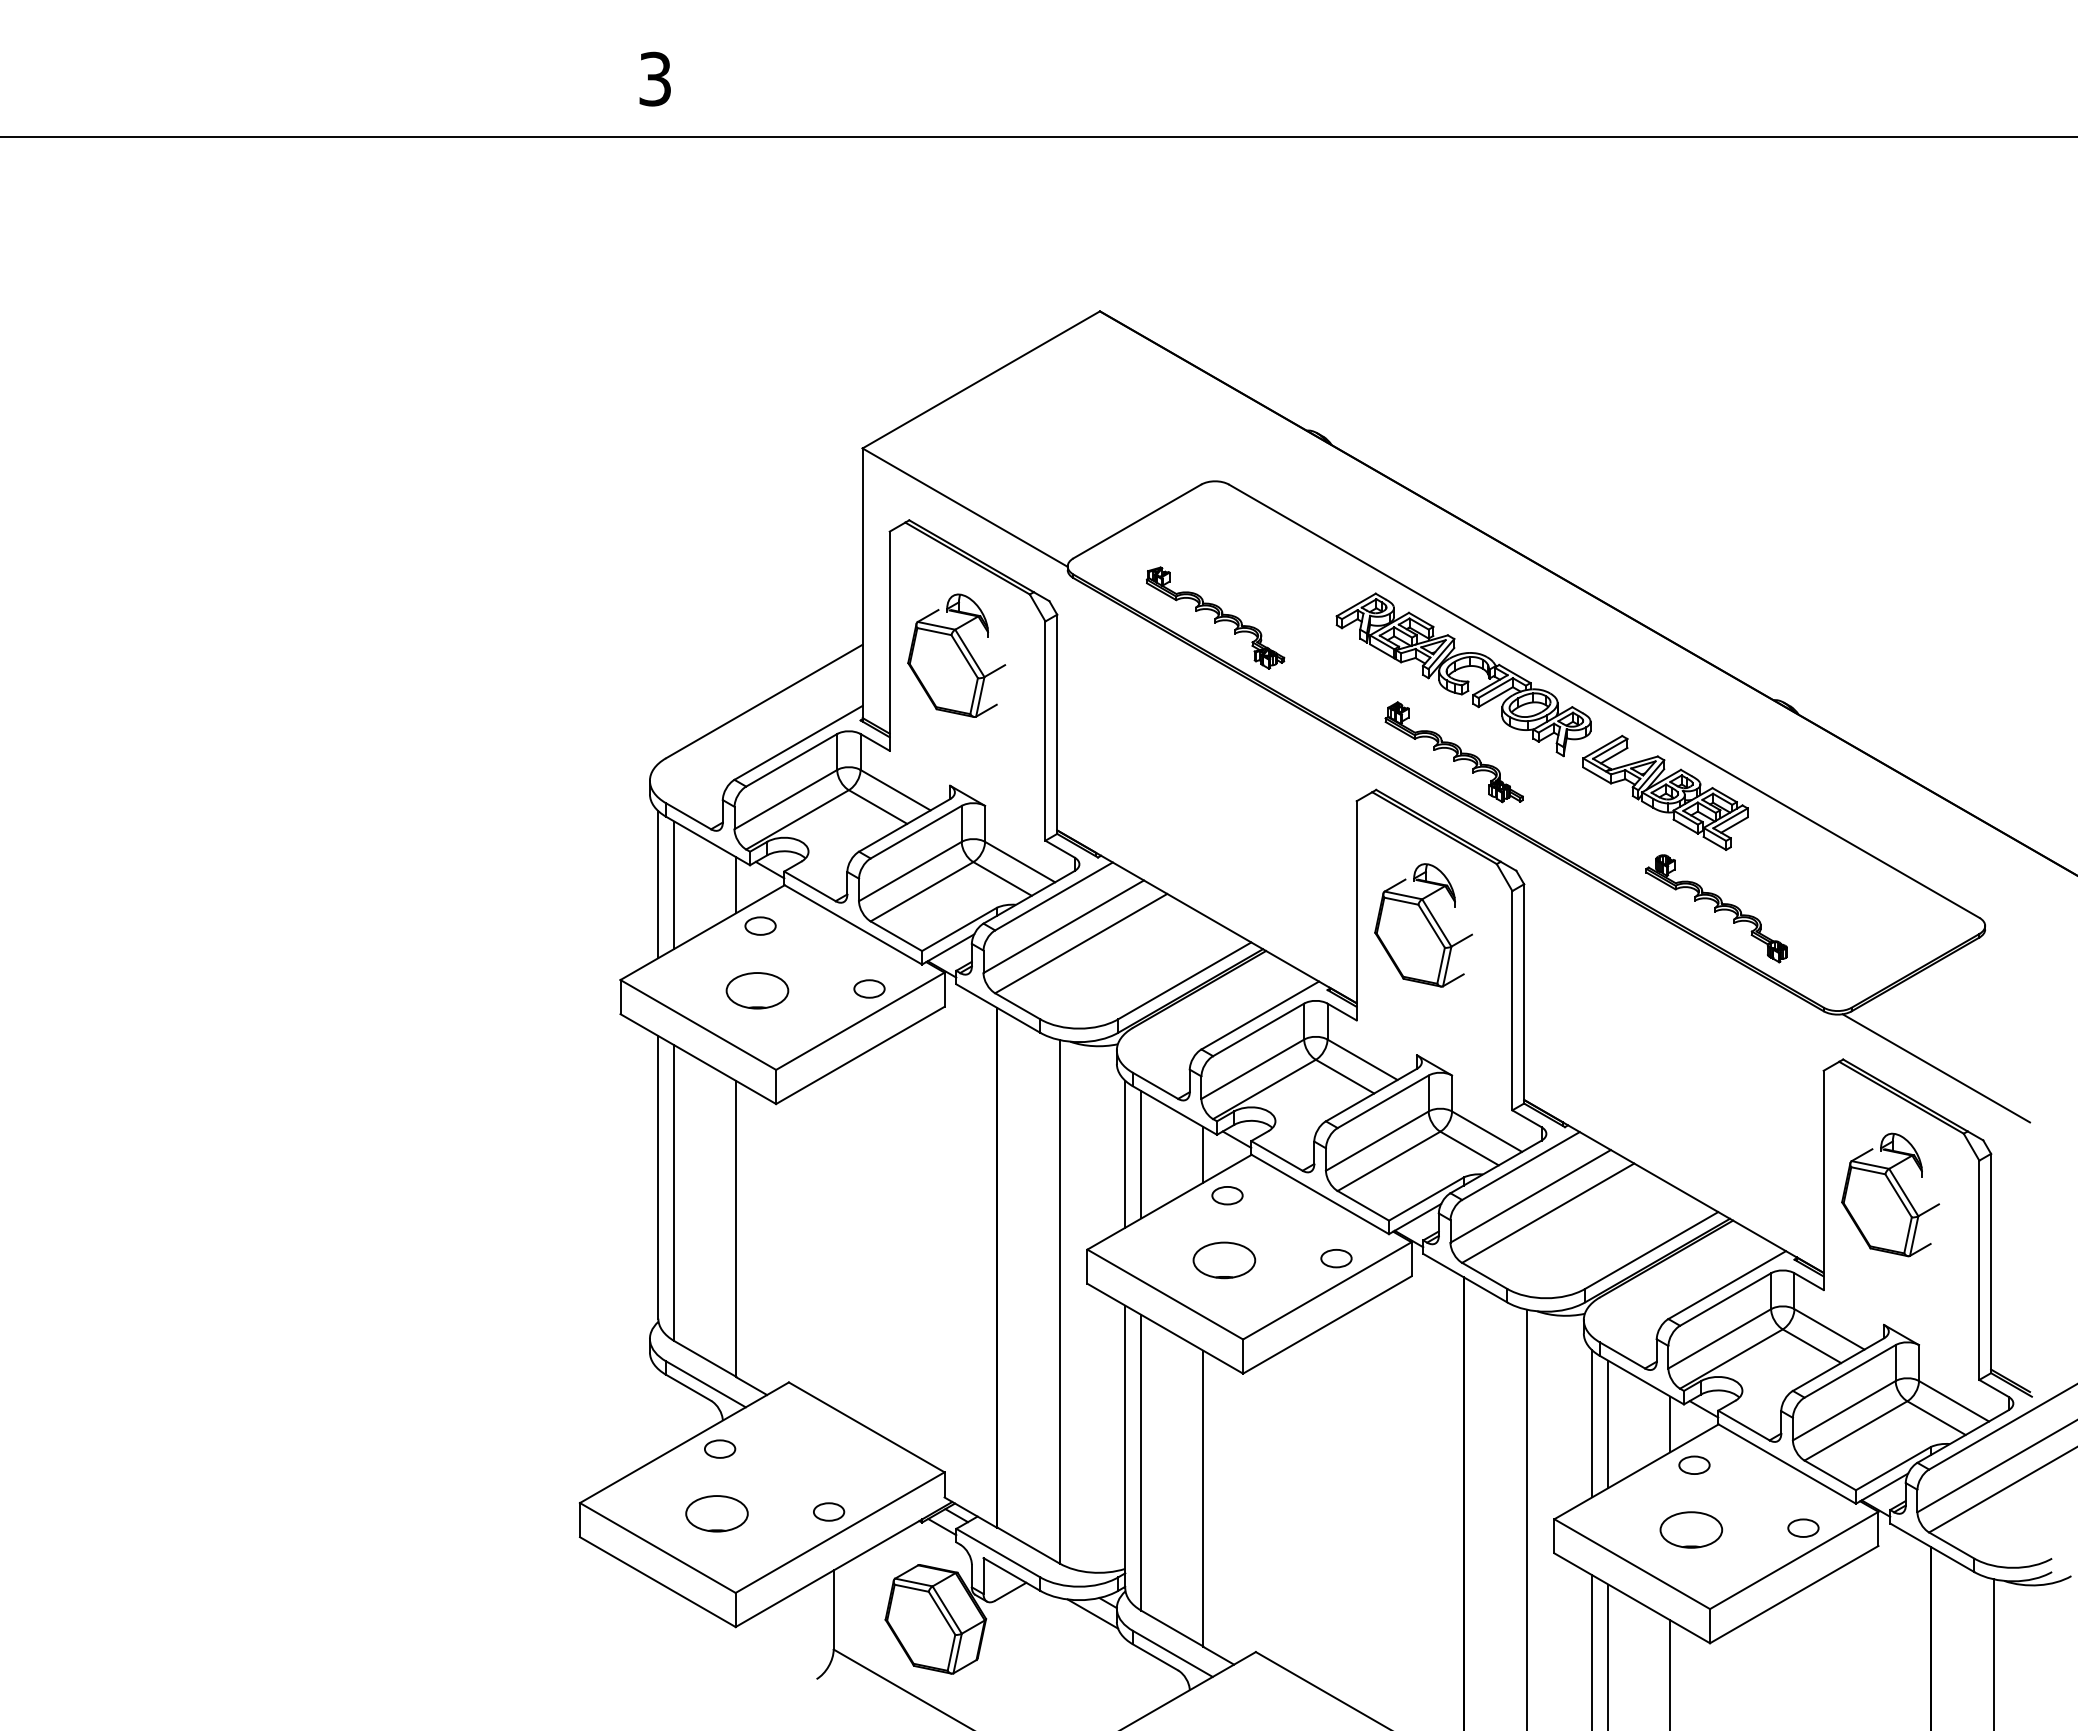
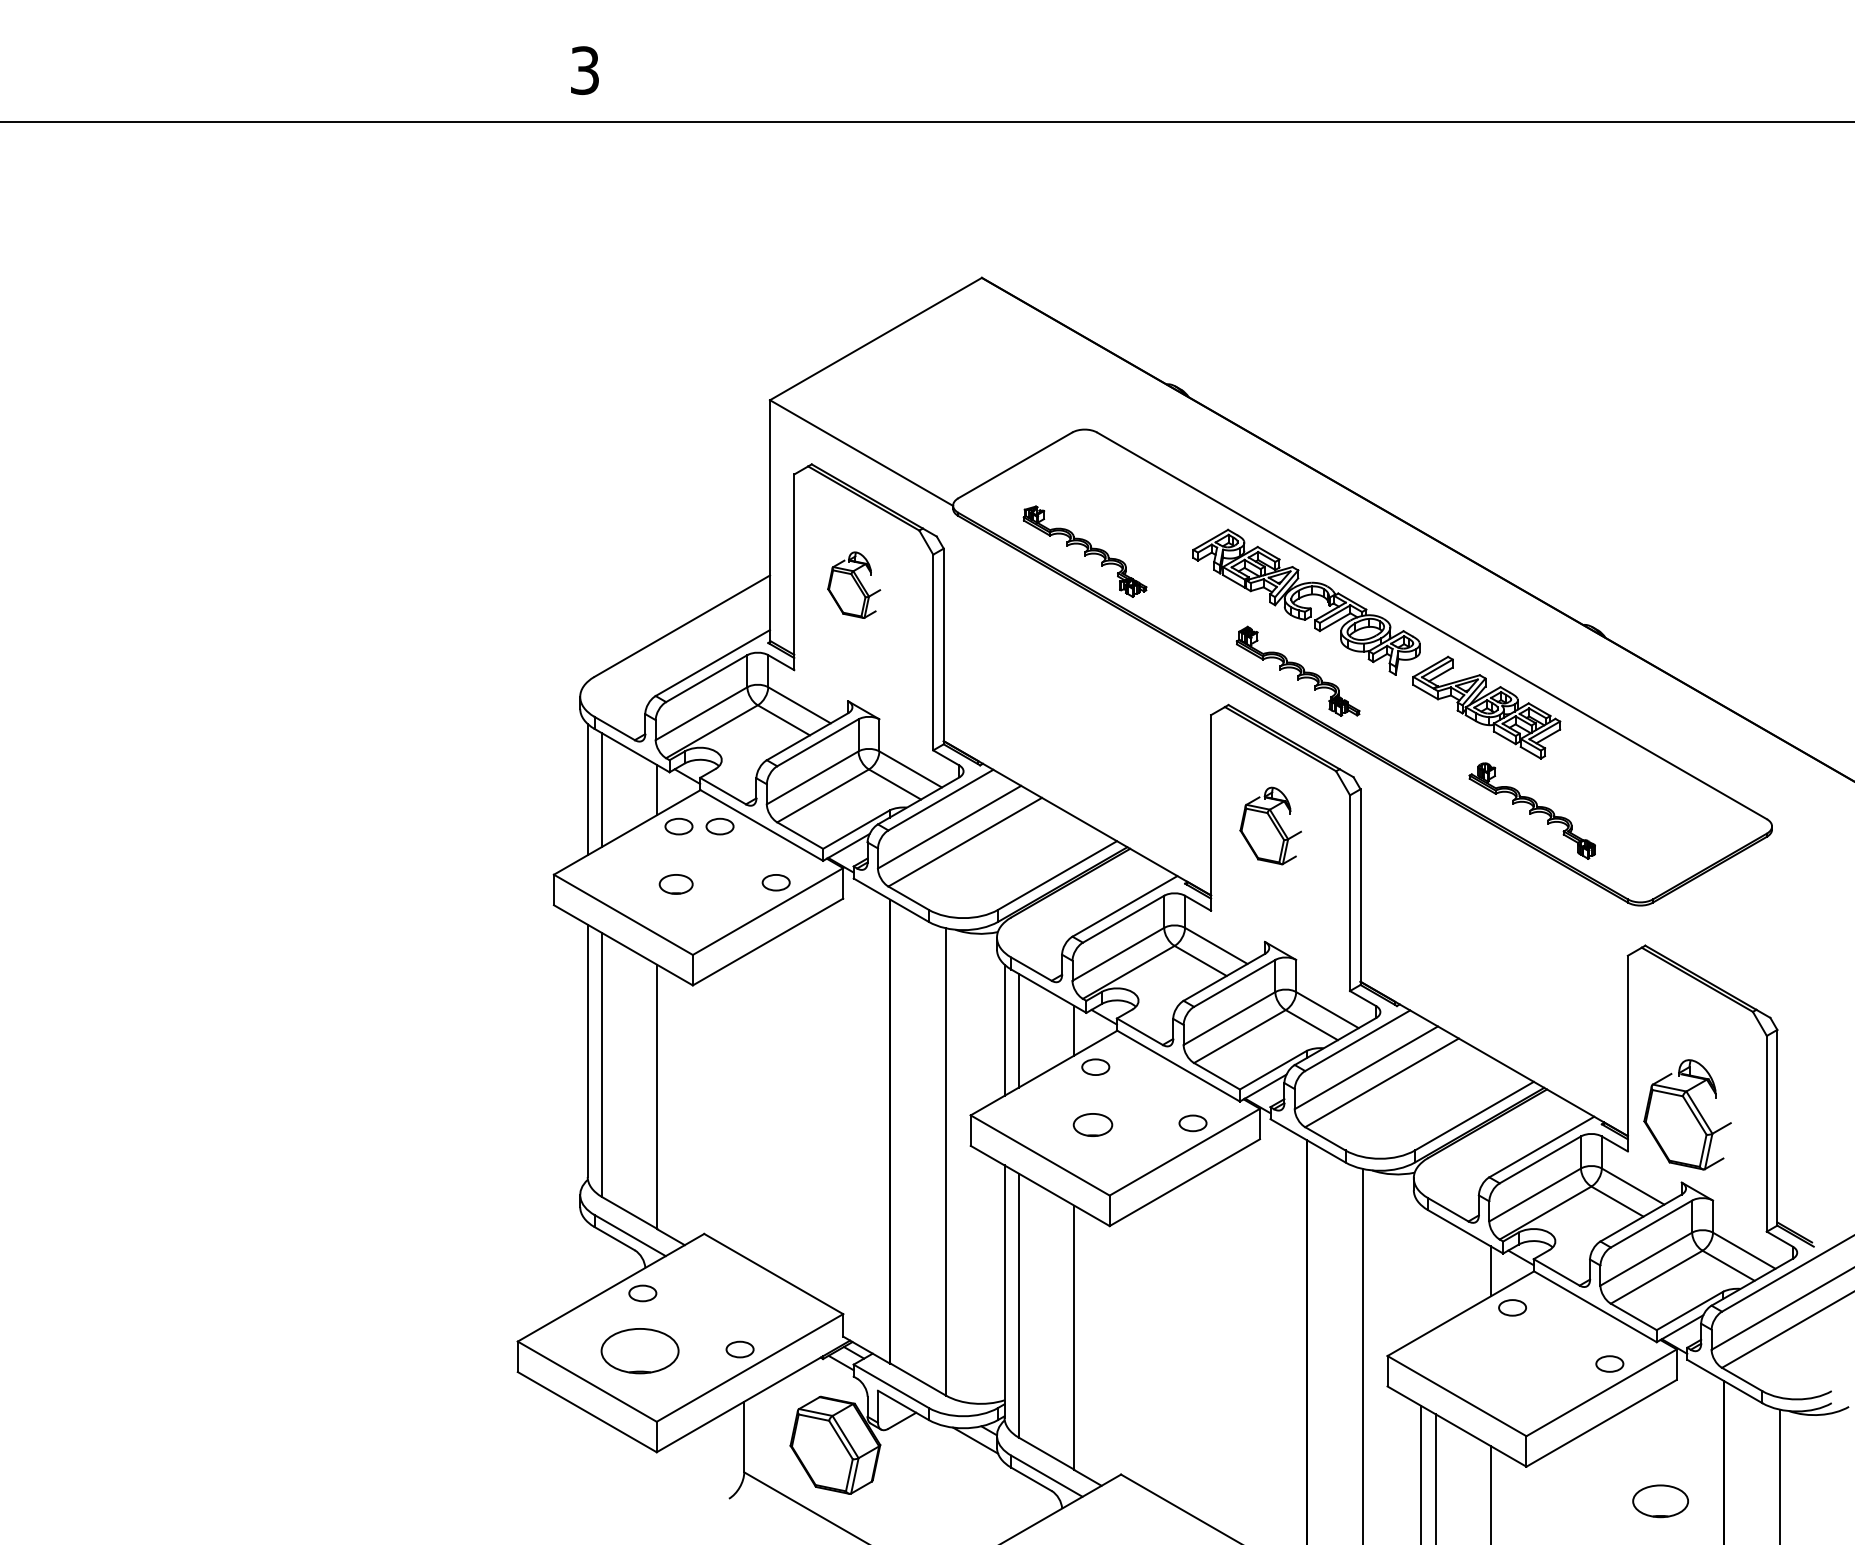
part: (956, 655) -> (853, 585), size x0.6
part: (806, 925) -> (719, 826), added
part: (1423, 925) -> (1270, 826), size x0.7
part: (757, 990) -> (676, 884), size x0.6
line: (1936, 1068) -> (1728, 953), removed
part: (1890, 1194) -> (1687, 1114), moved
part: (1224, 1260) -> (1093, 1125), size x0.7
line: (1592, 1423) -> (1421, 1270), removed
line: (1608, 1424) -> (1435, 1271), removed
part: (716, 1513) -> (639, 1350), size x1.4
part: (1691, 1529) -> (1660, 1500), moved

